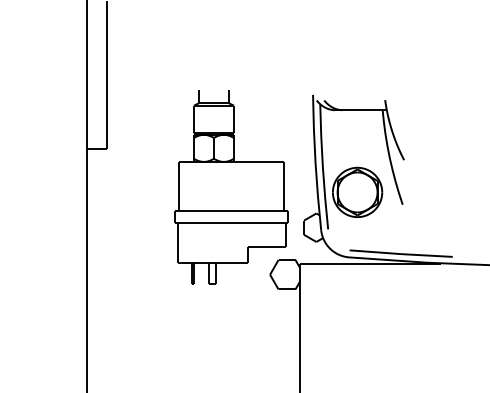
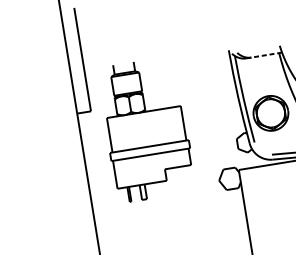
line: (364, 110) -> (266, 55), solid -> dashed
part: (231, 187) -> (146, 129), moved

